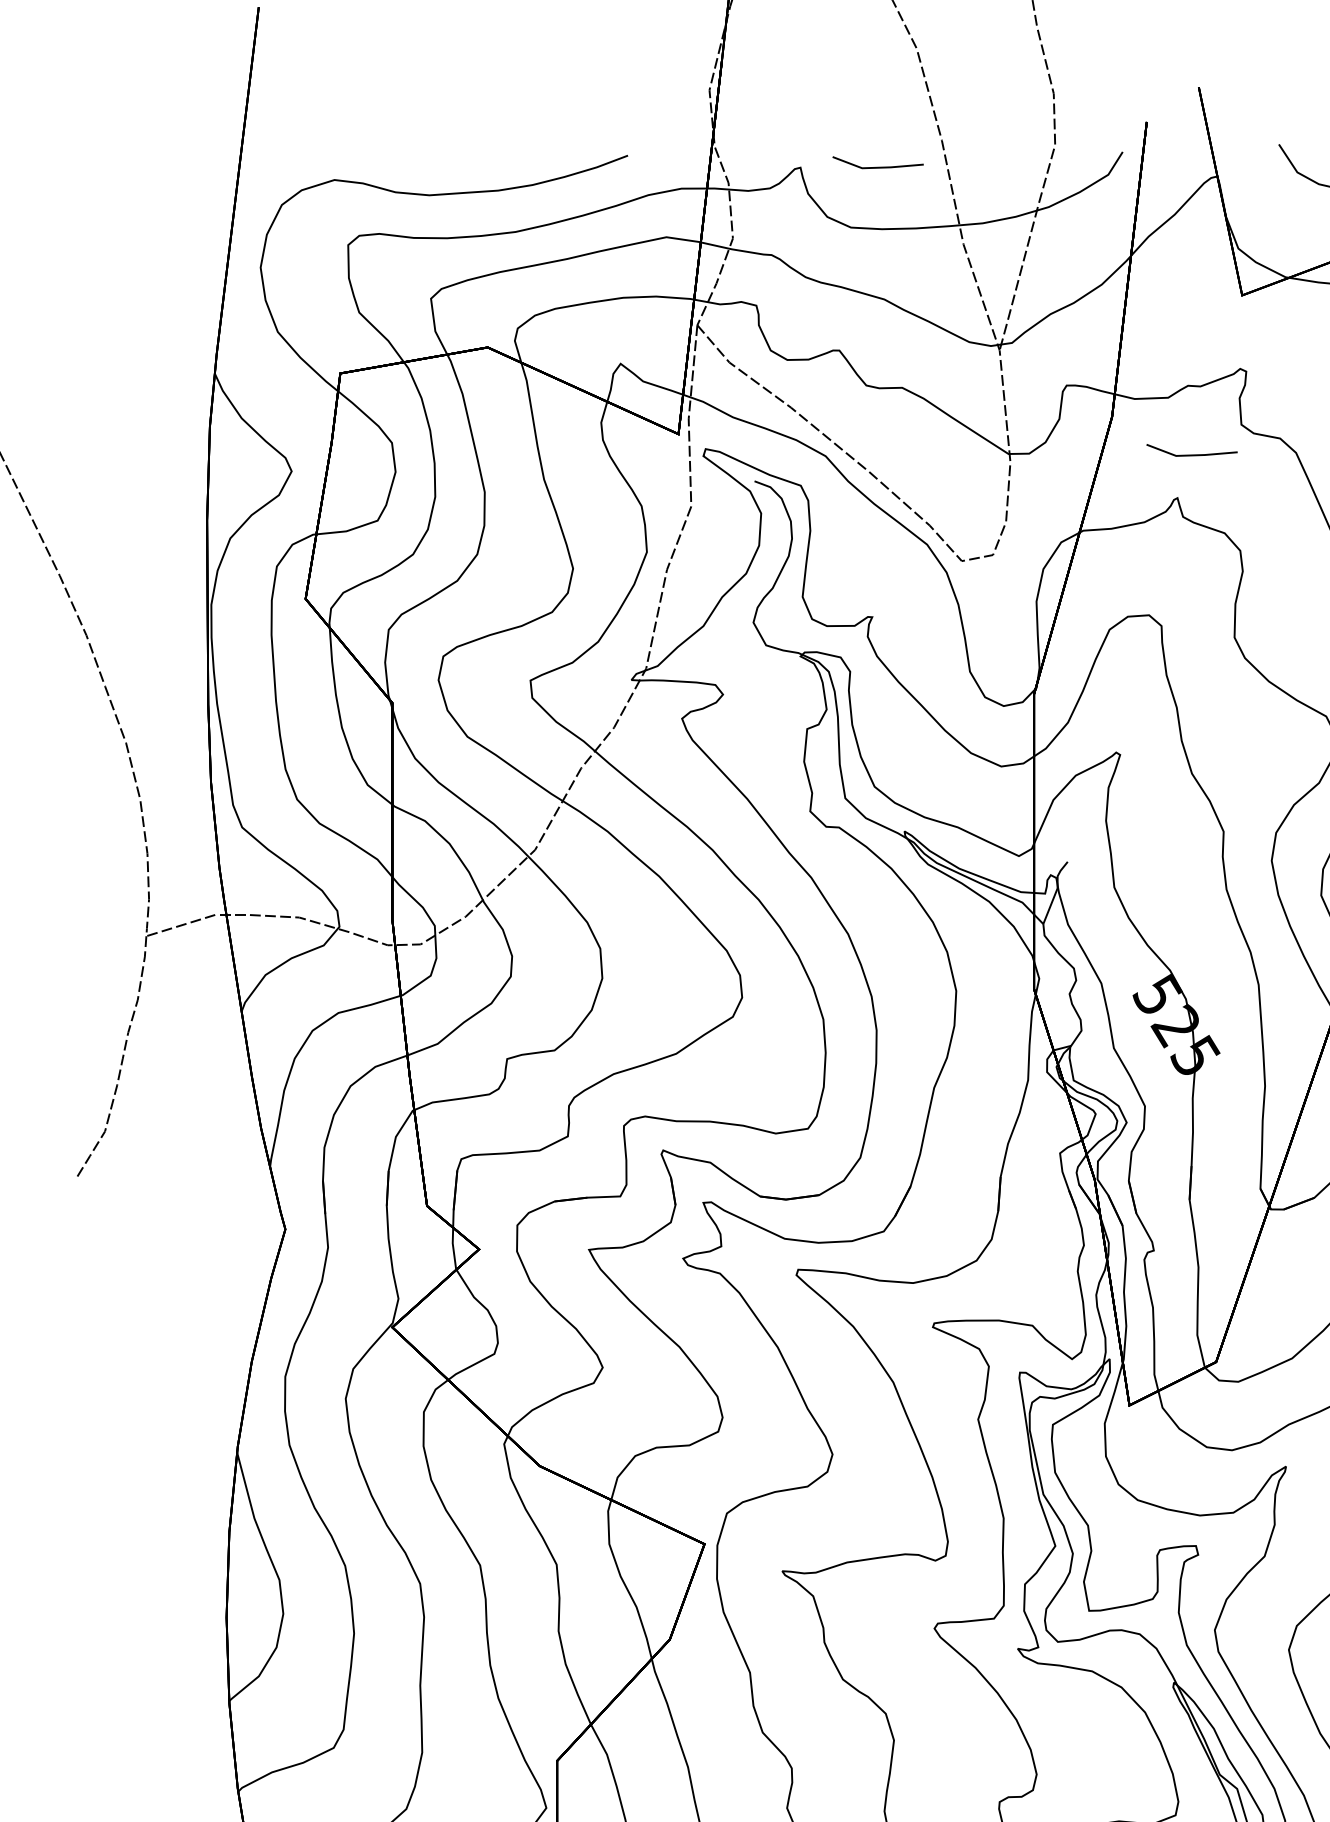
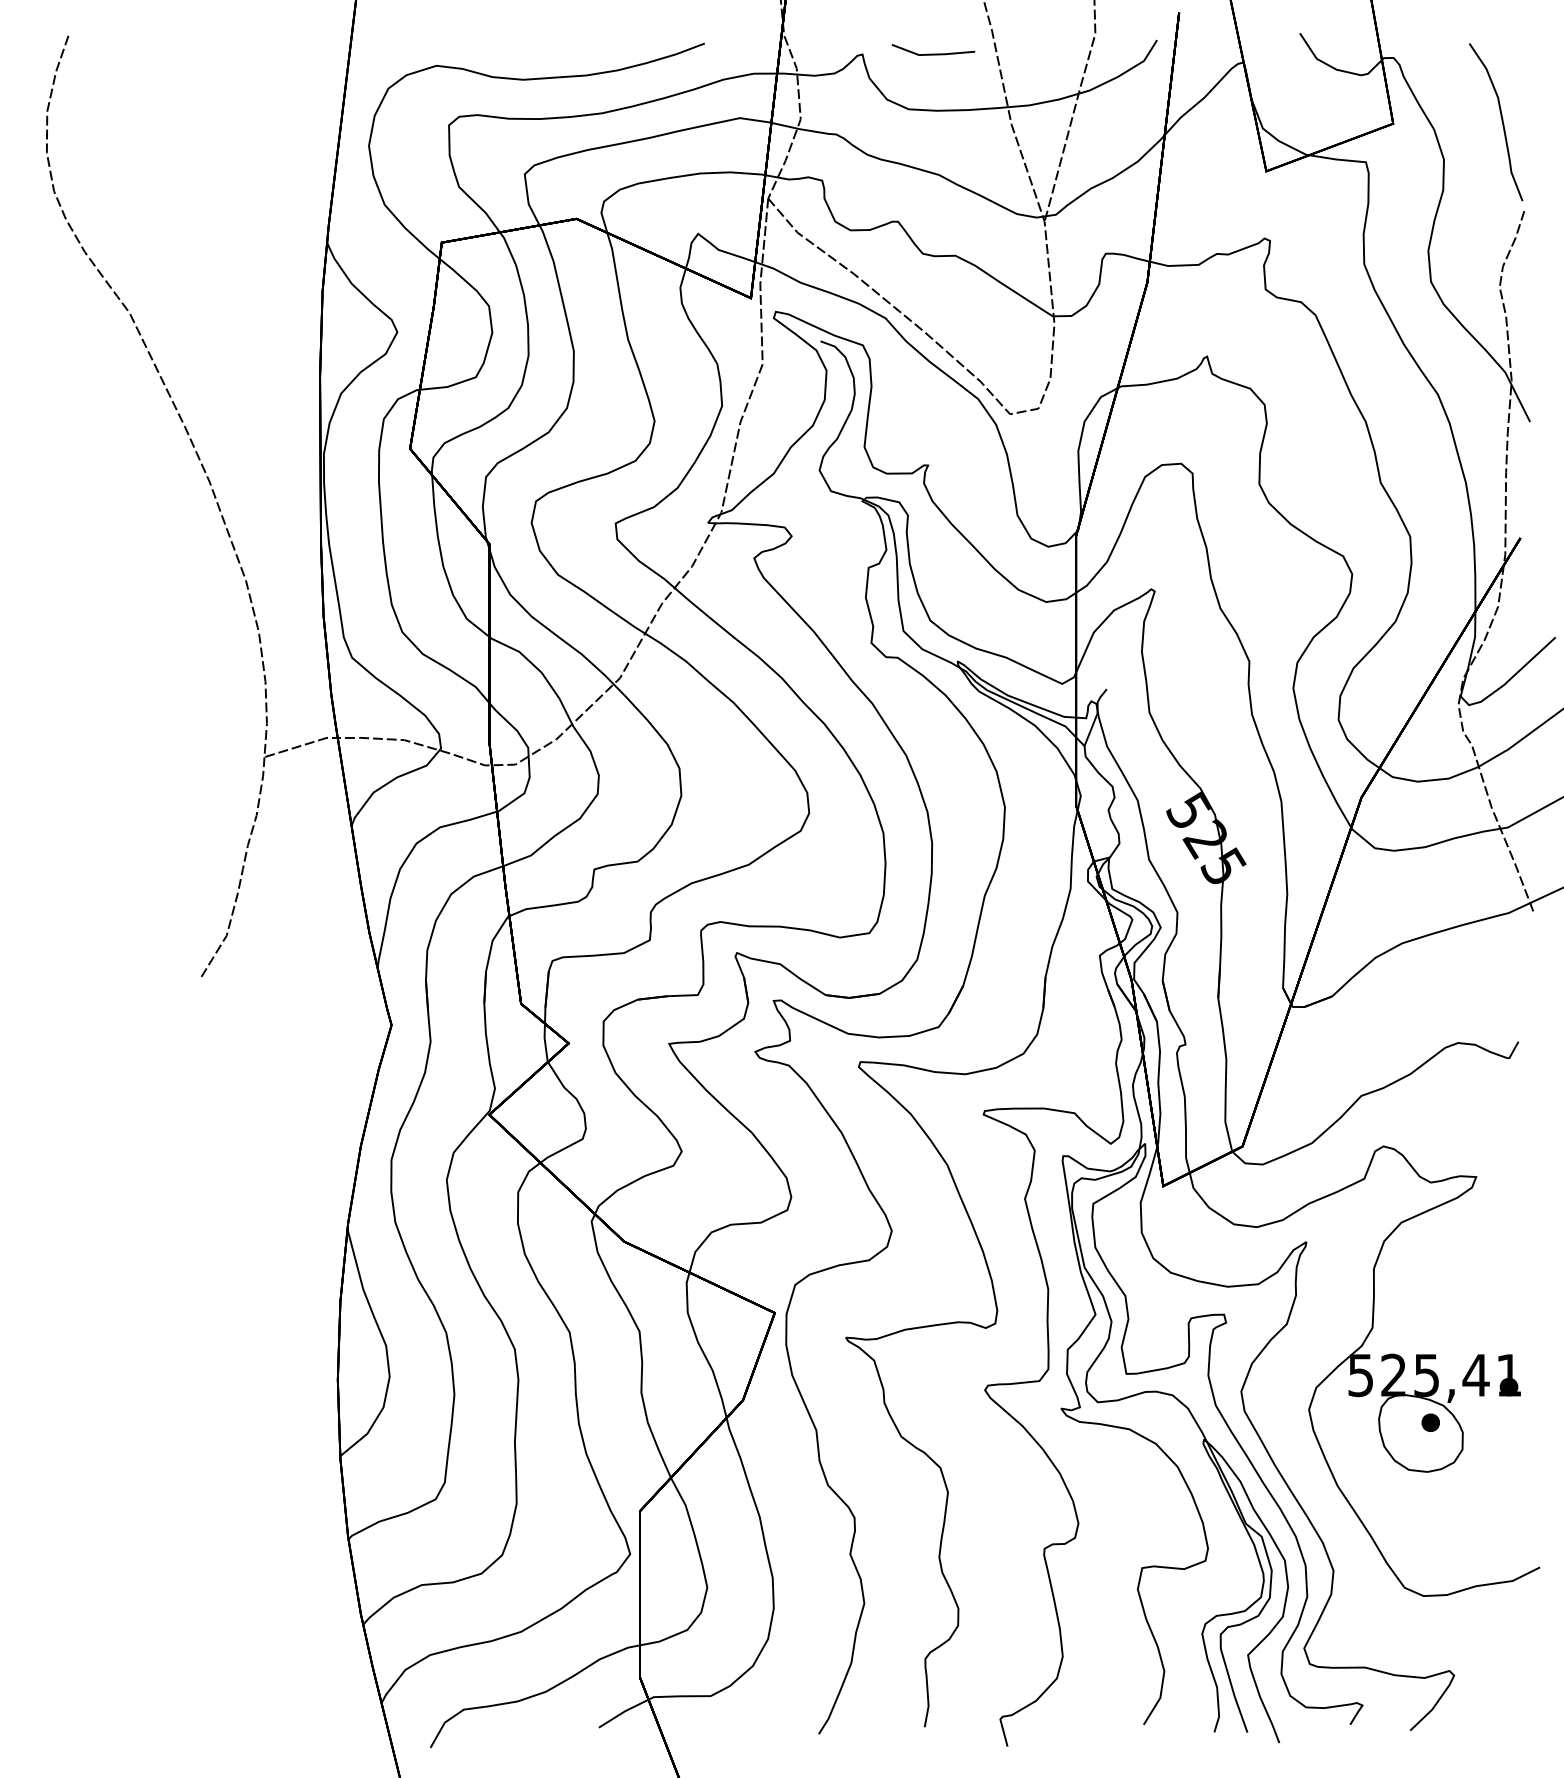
line: (1192, 454) -> (1220, 316), removed

